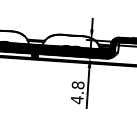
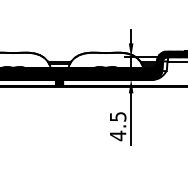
text: (77, 85) -> (117, 116), 4.8 -> 4.5

